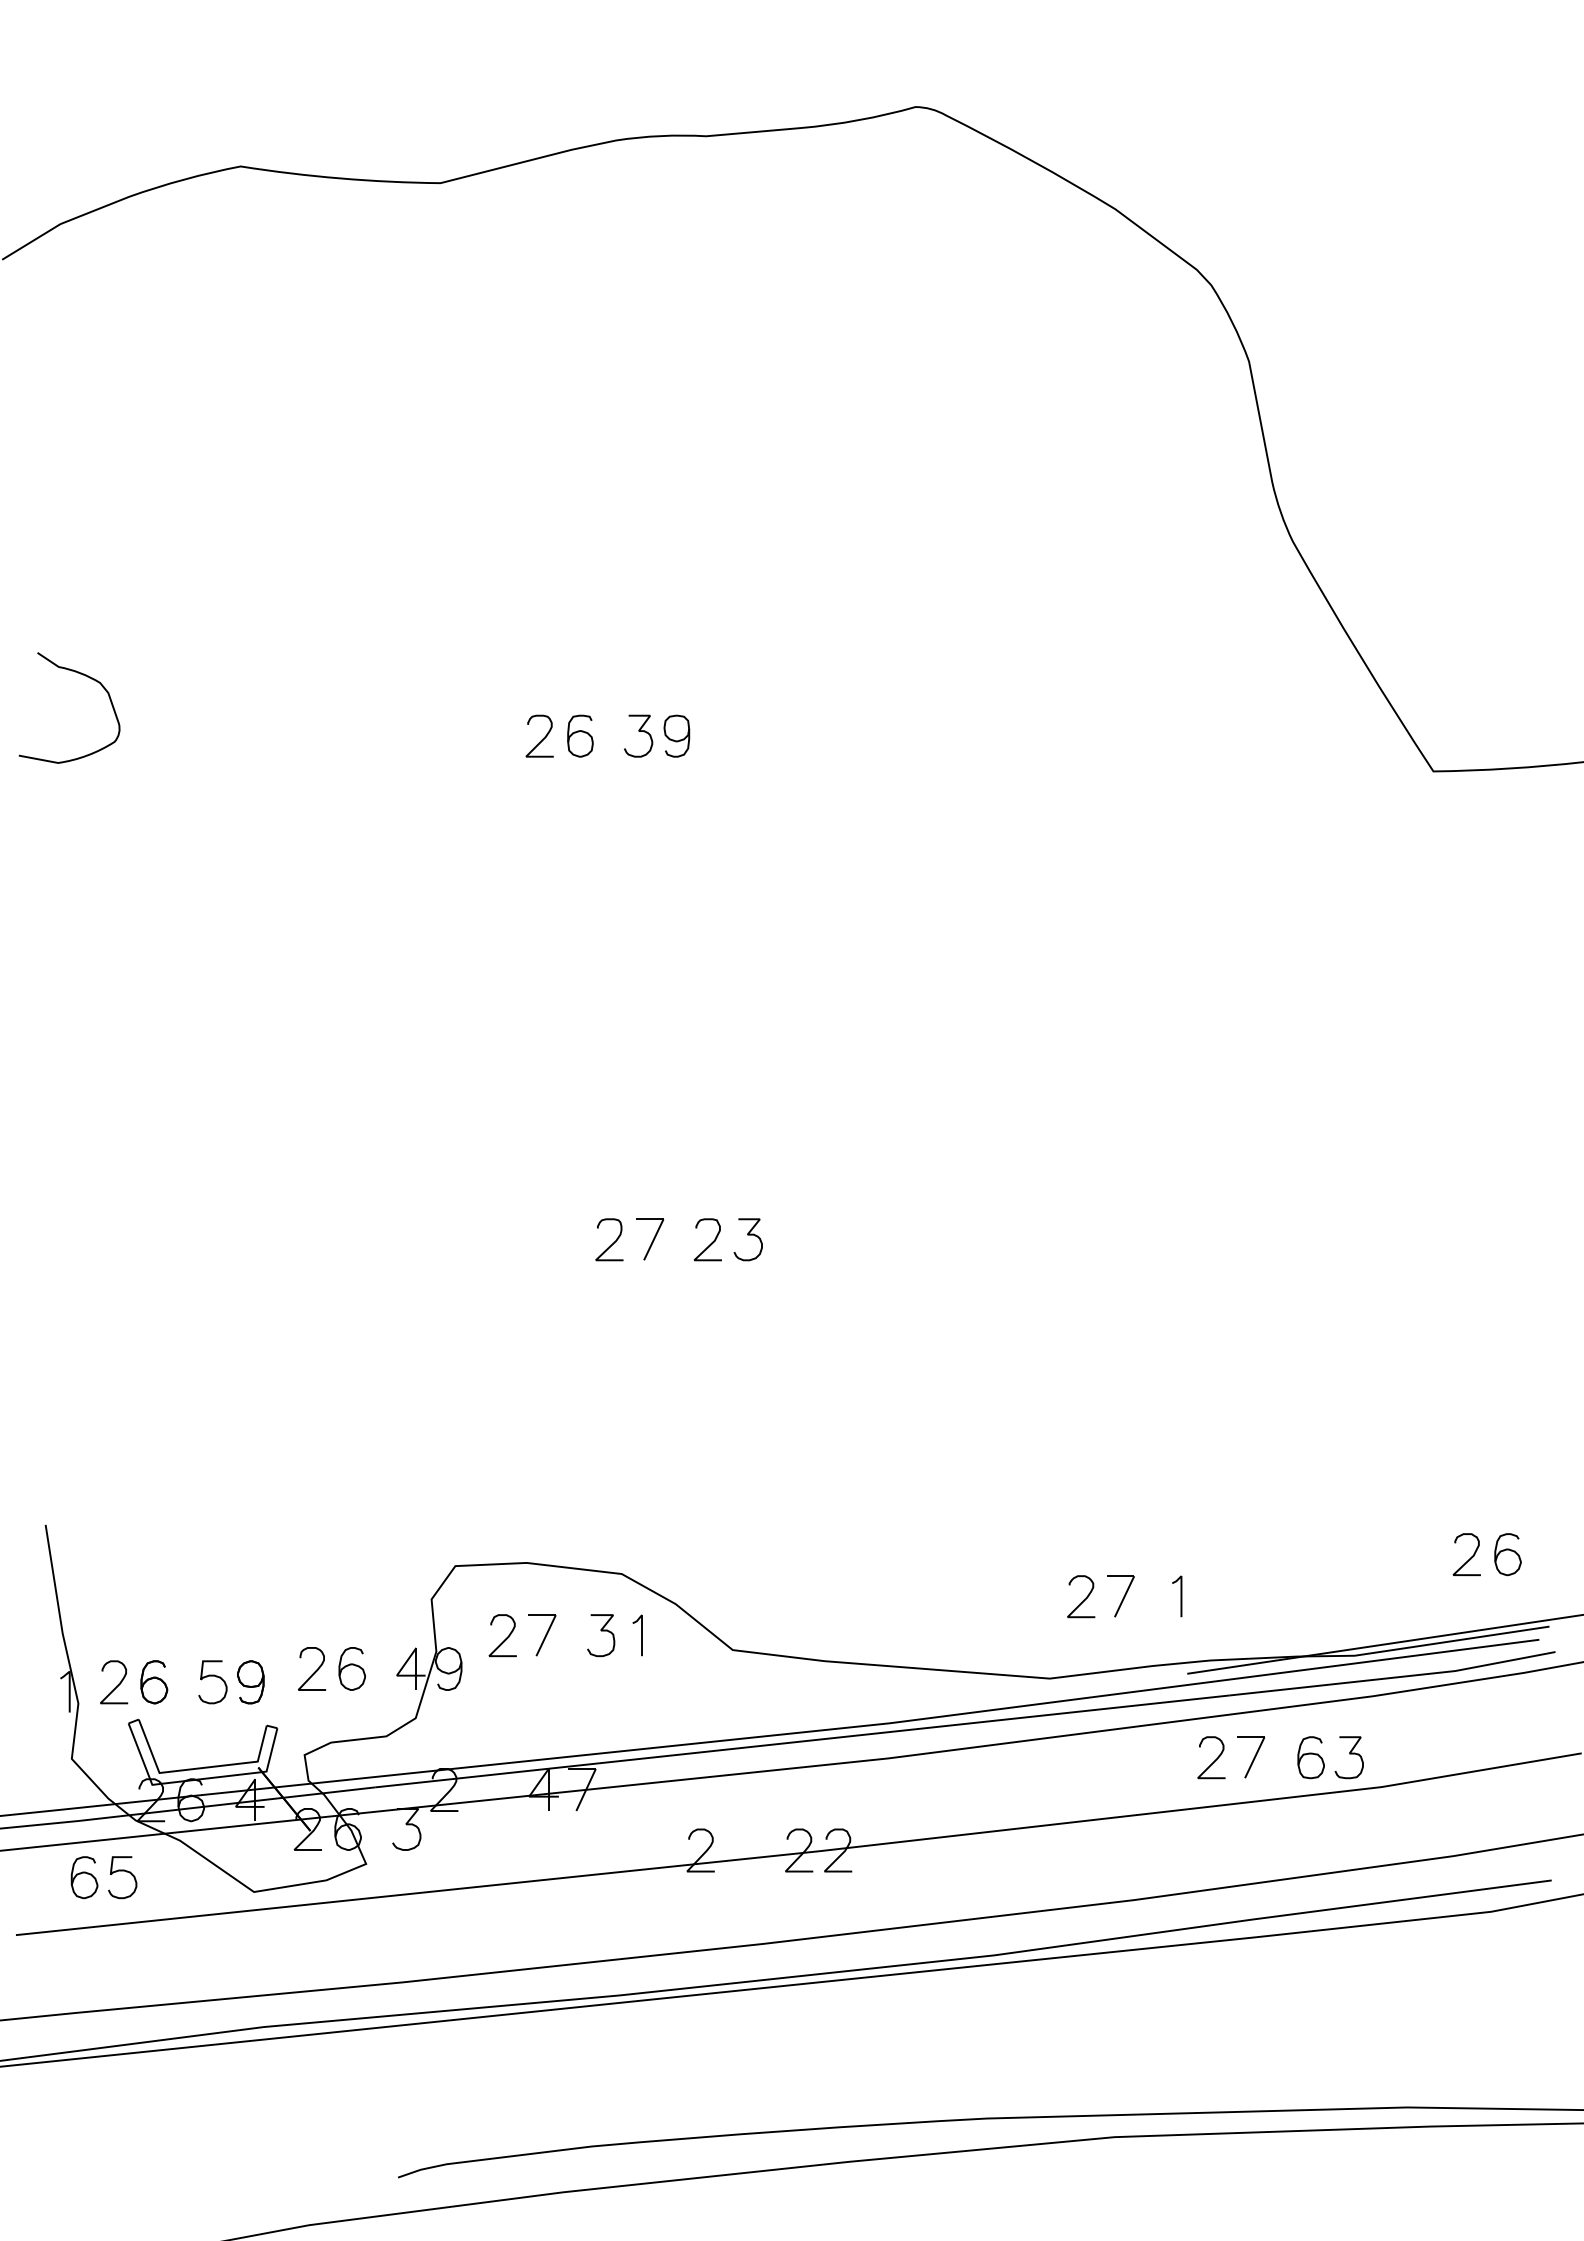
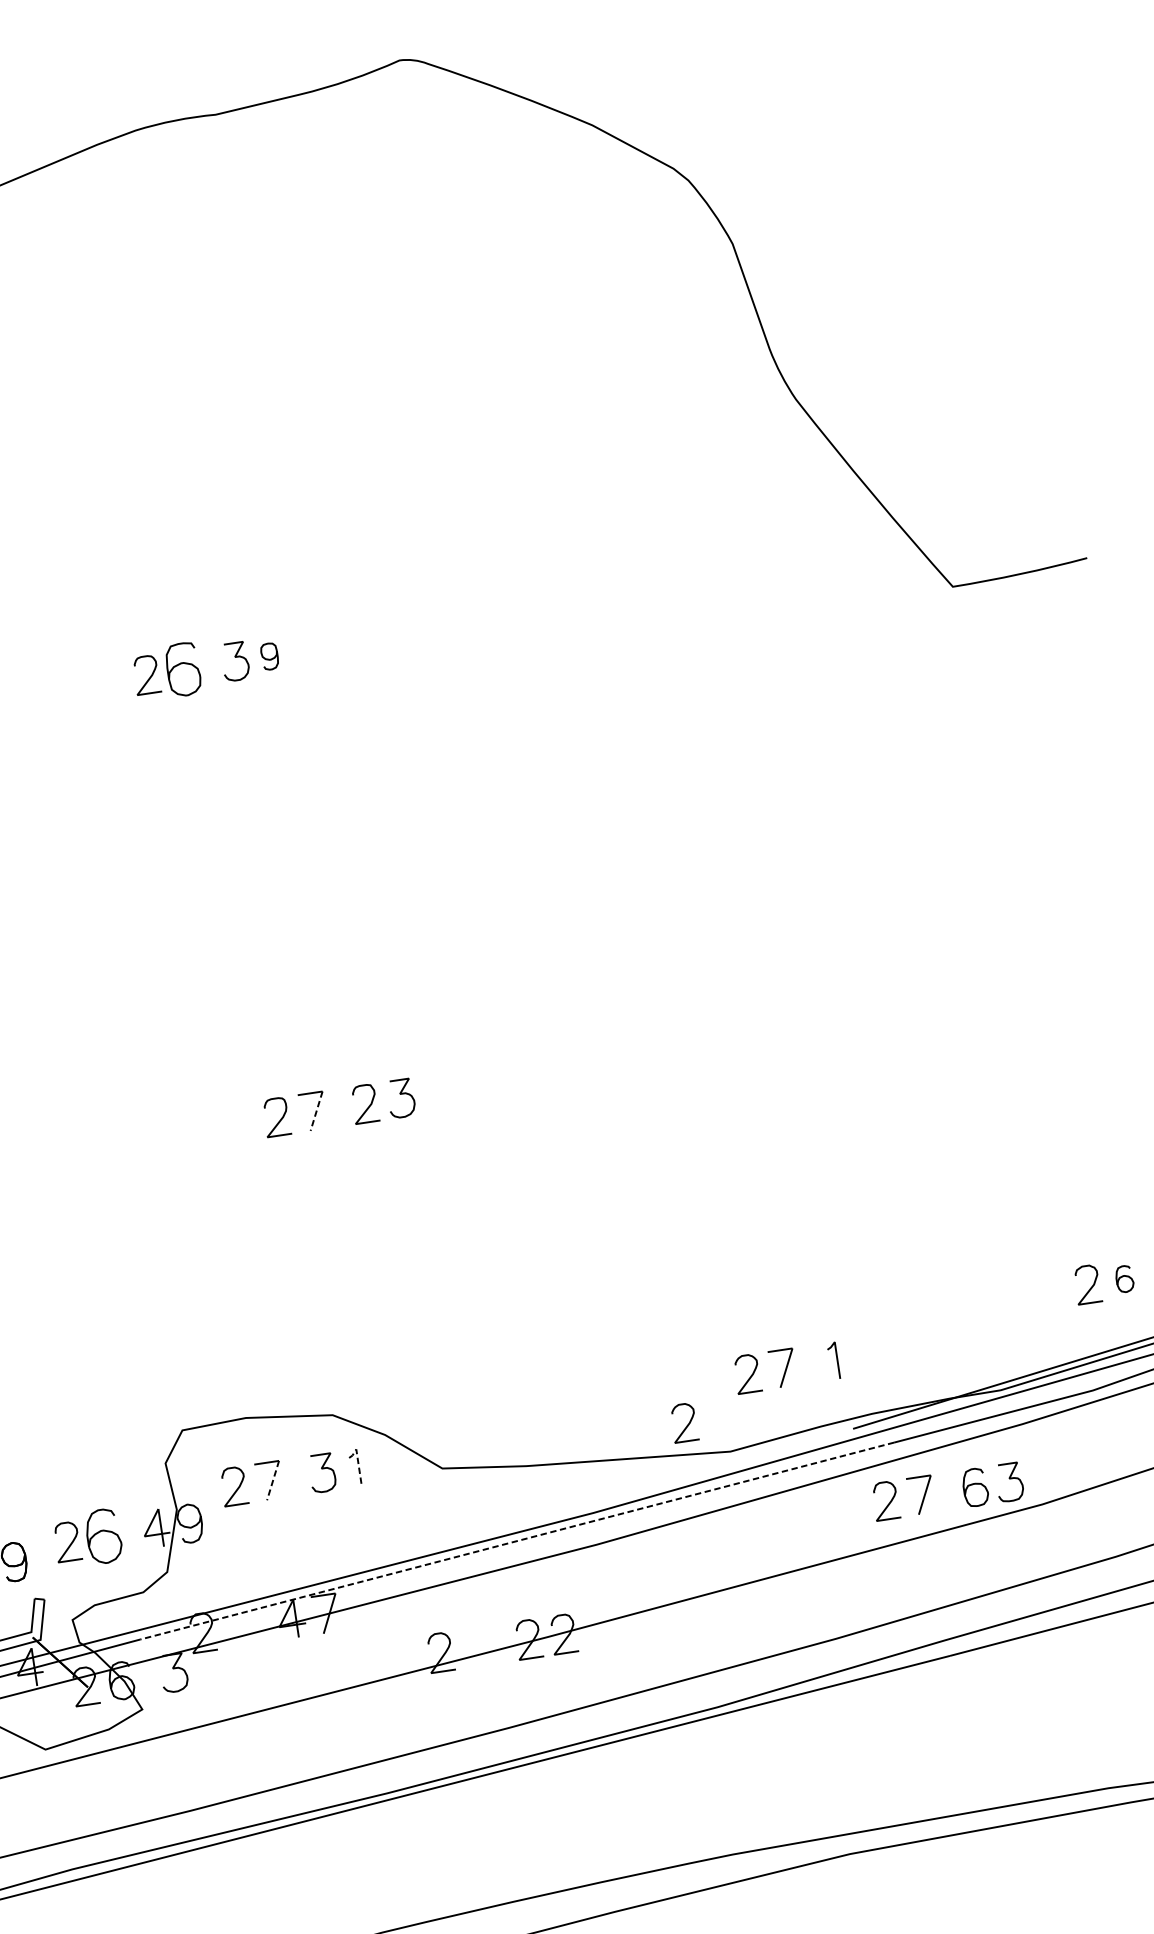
part: (580, 735) -> (183, 668), size x1.4
part: (676, 735) -> (269, 656), size x0.7
line: (653, 1239) -> (316, 1111), solid -> dashed
part: (1507, 1554) -> (1124, 1279), size x0.7
line: (642, 1627) -> (358, 1460), solid -> dashed
line: (546, 1635) -> (273, 1480), solid -> dashed
curve: (1007, 1641) -> (687, 1424), added
part: (351, 1668) -> (102, 1536), size x1.4
line: (801, 1741) -> (516, 1541), solid -> dashed

